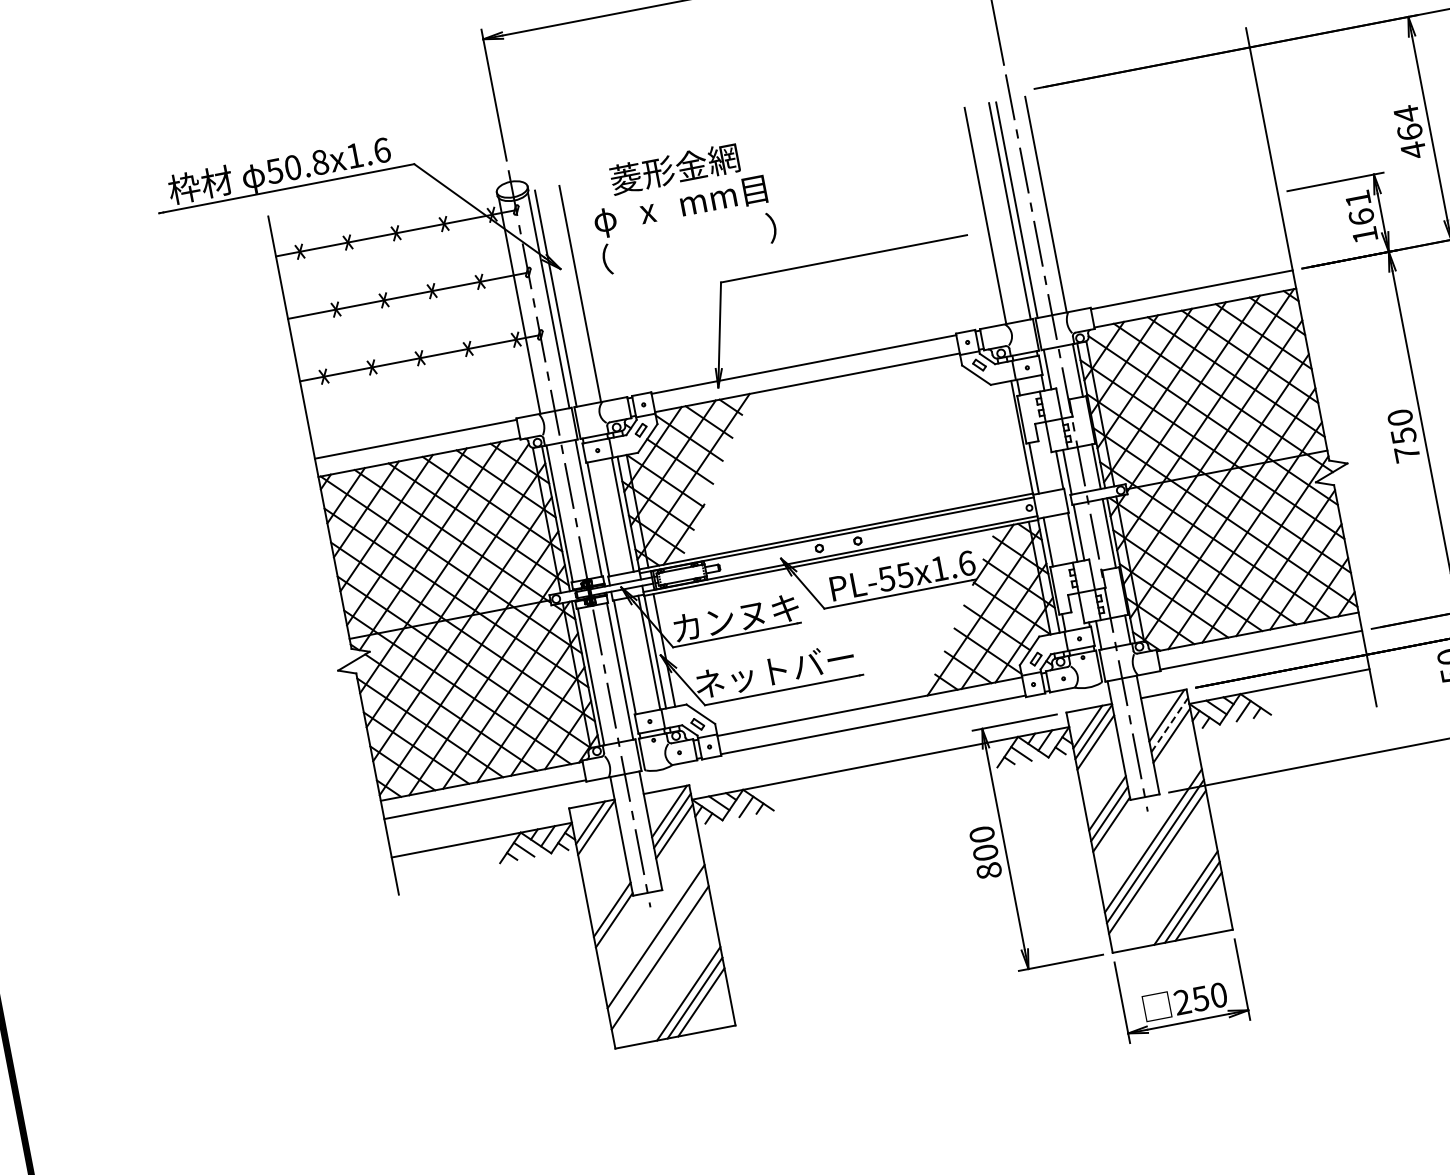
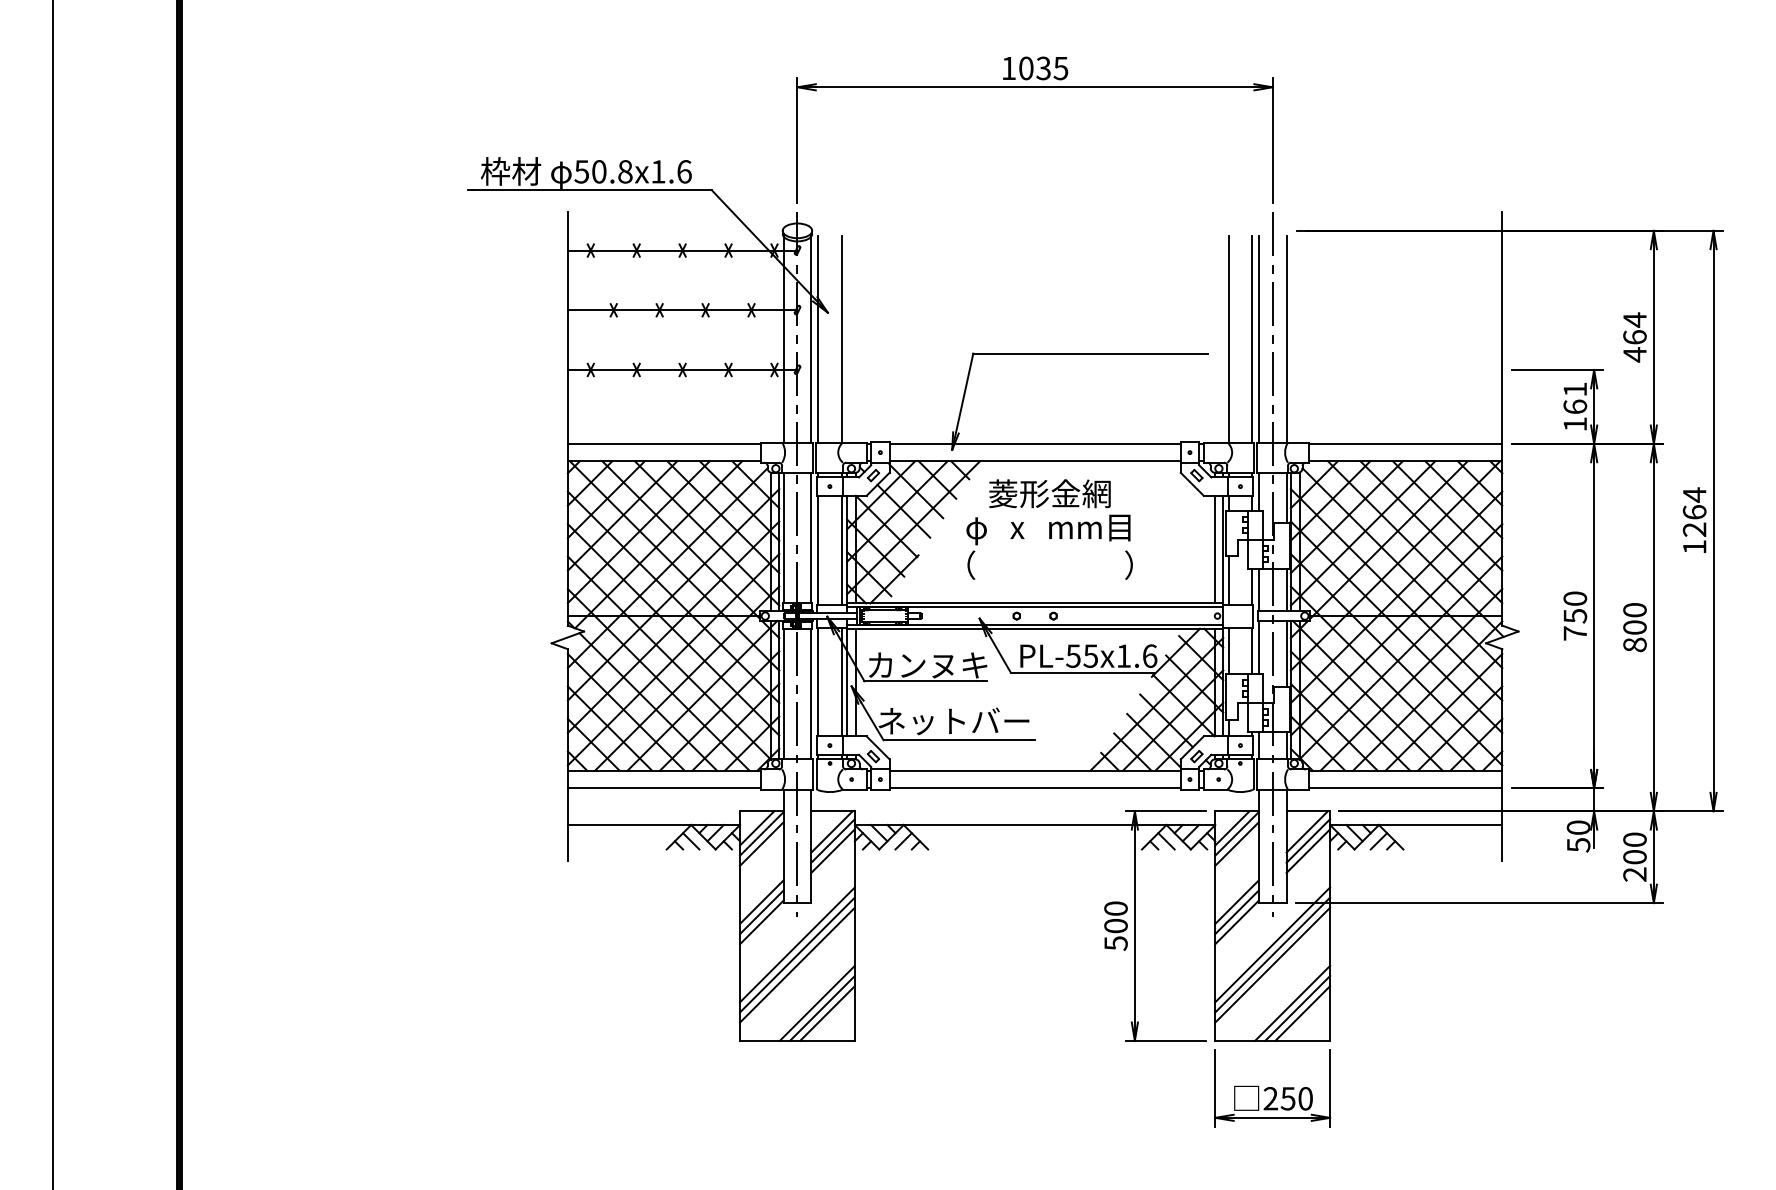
text: (681, 206) -> (1049, 529), moved
line: (1012, 438) -> (1214, 549), added
line: (1170, 725) -> (1308, 841), dashed -> solid
line: (598, 837) -> (761, 843), added
text: (988, 871) -> (1115, 943), 800 -> 500
line: (609, 898) -> (761, 901), added
line: (658, 946) -> (797, 954), added

